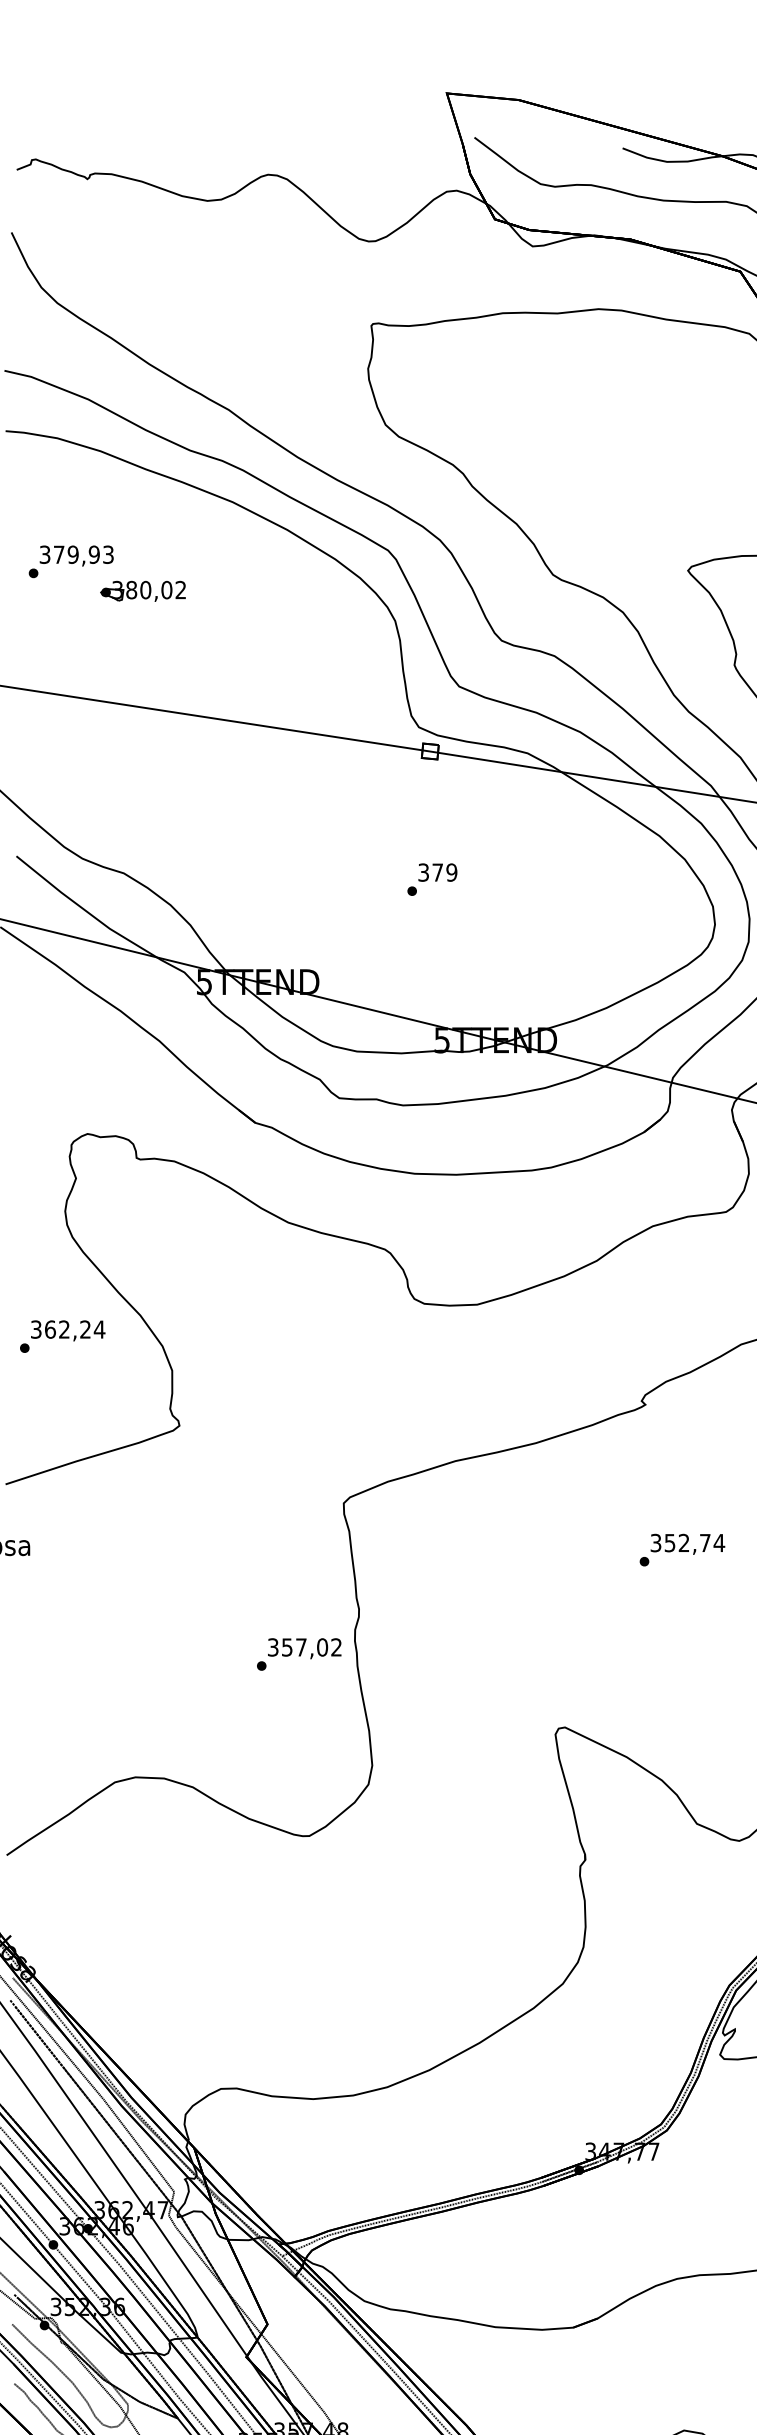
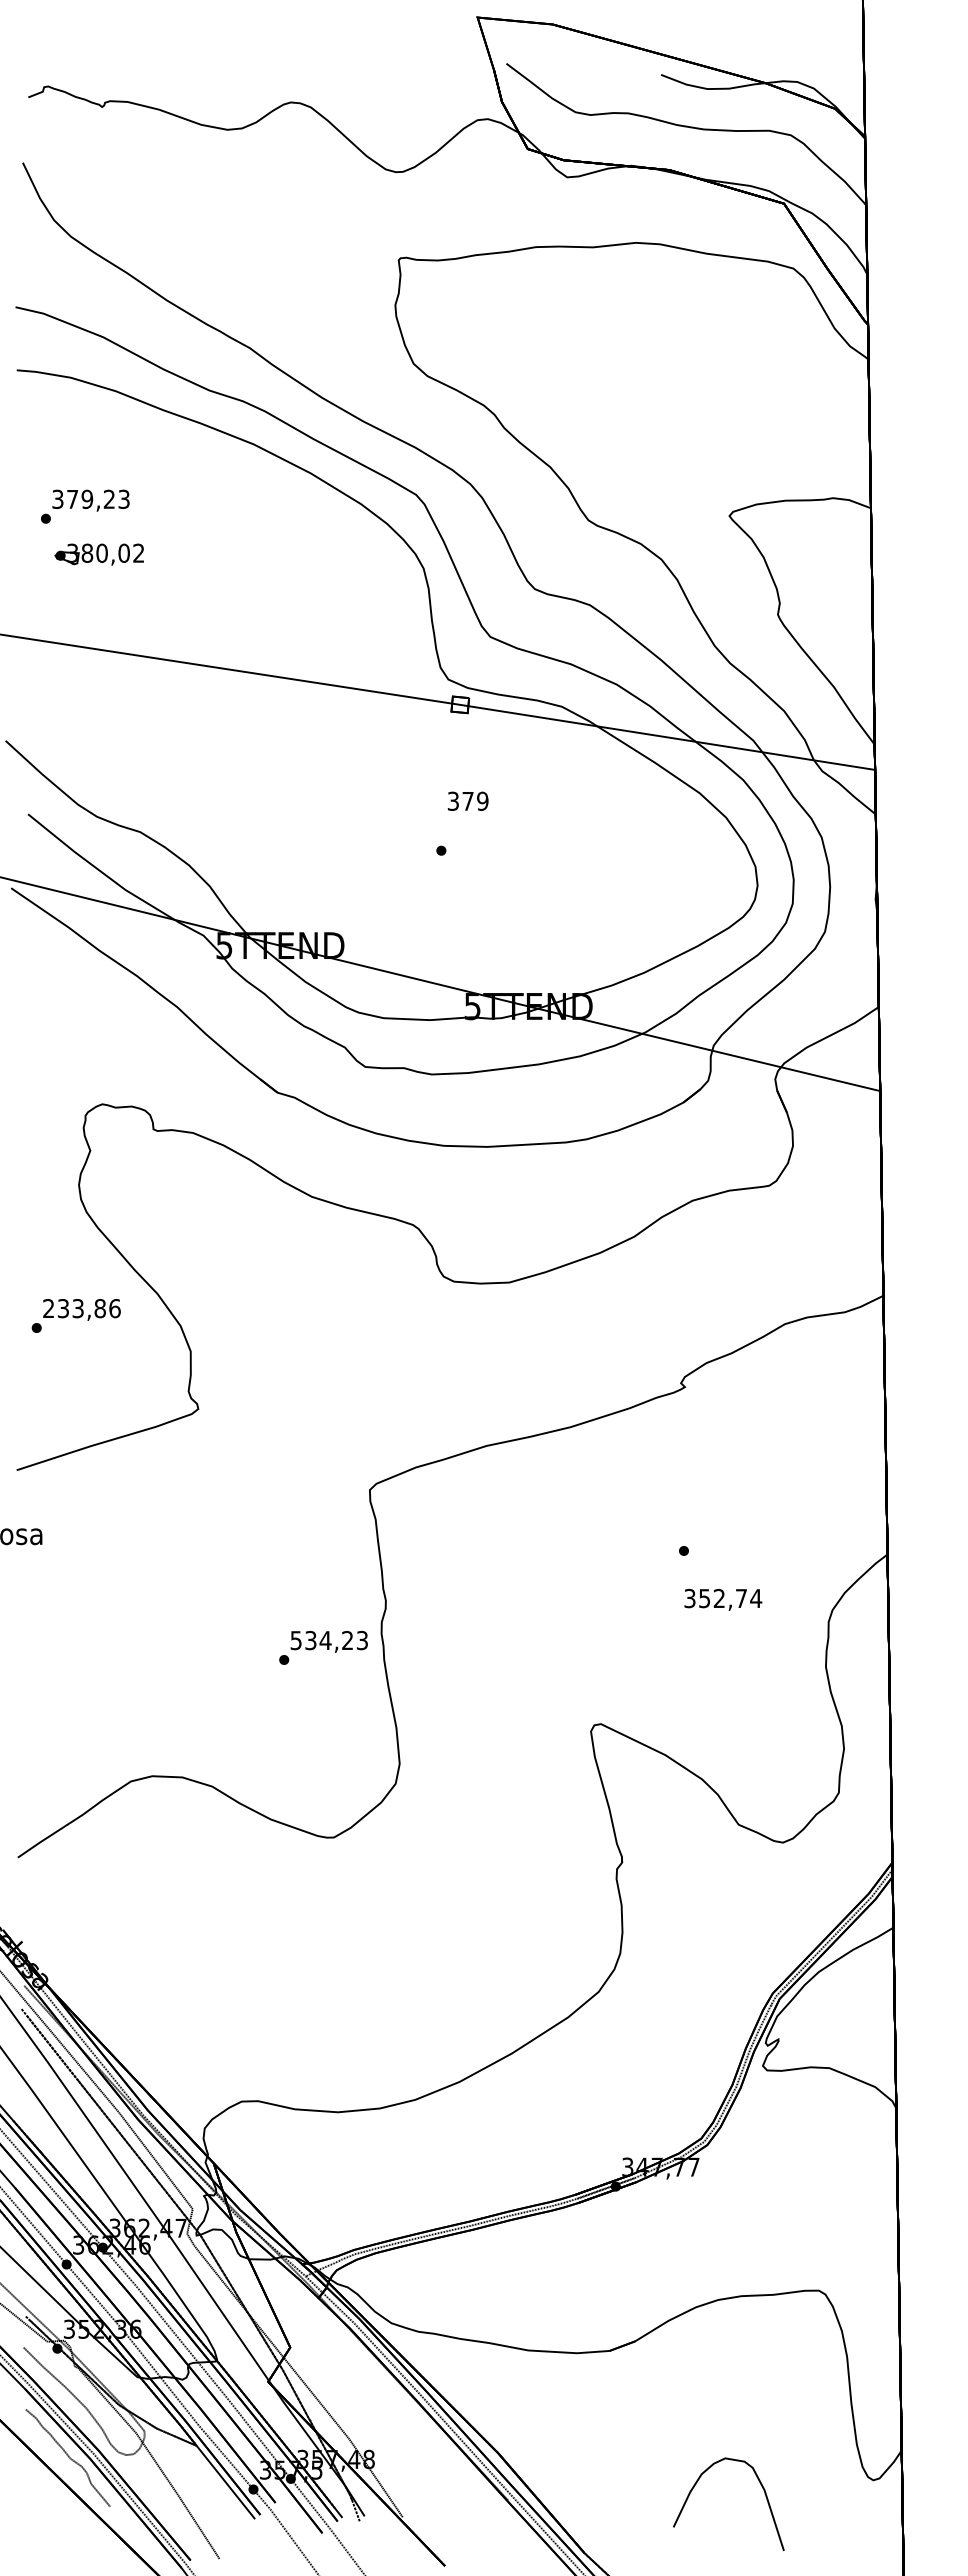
text: (94, 553) -> (109, 498), 379,93 -> 379,23
part: (142, 591) -> (98, 554), moved
text: (437, 871) -> (467, 800), moved
text: (68, 1329) -> (82, 1308), 362,24 -> 233,86
text: (688, 1543) -> (723, 1599), moved
text: (305, 1647) -> (329, 1640), 357,02 -> 534,23

